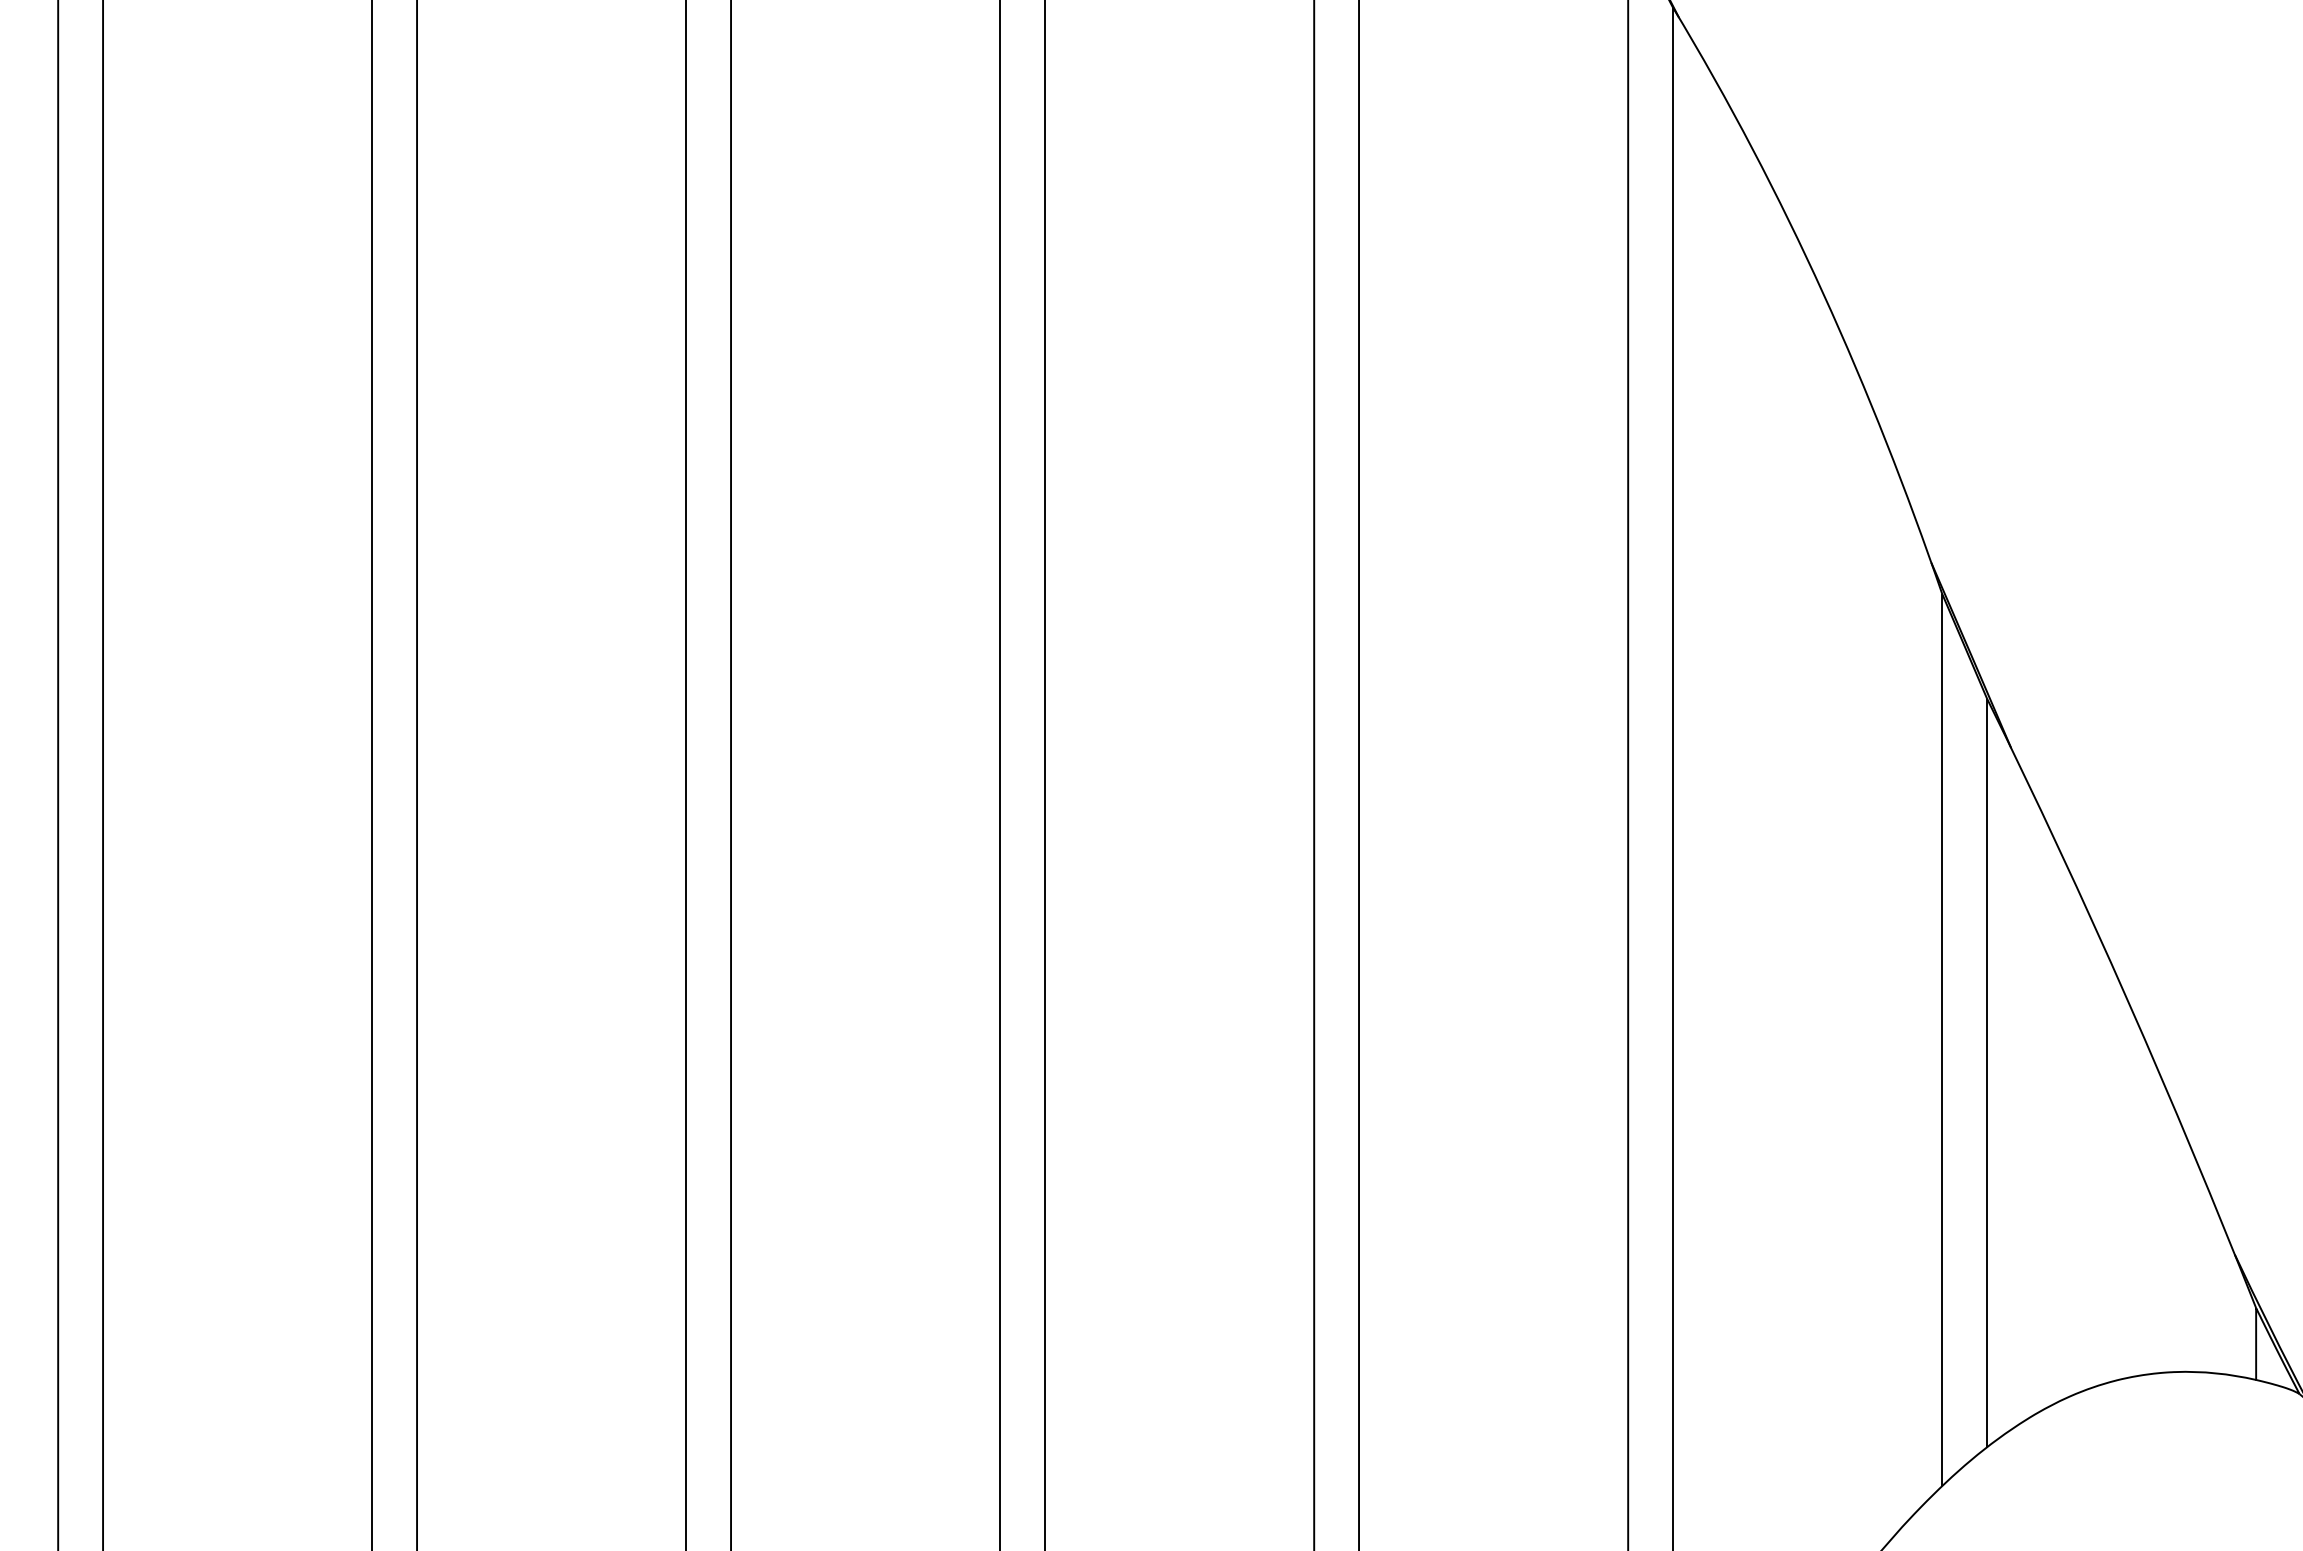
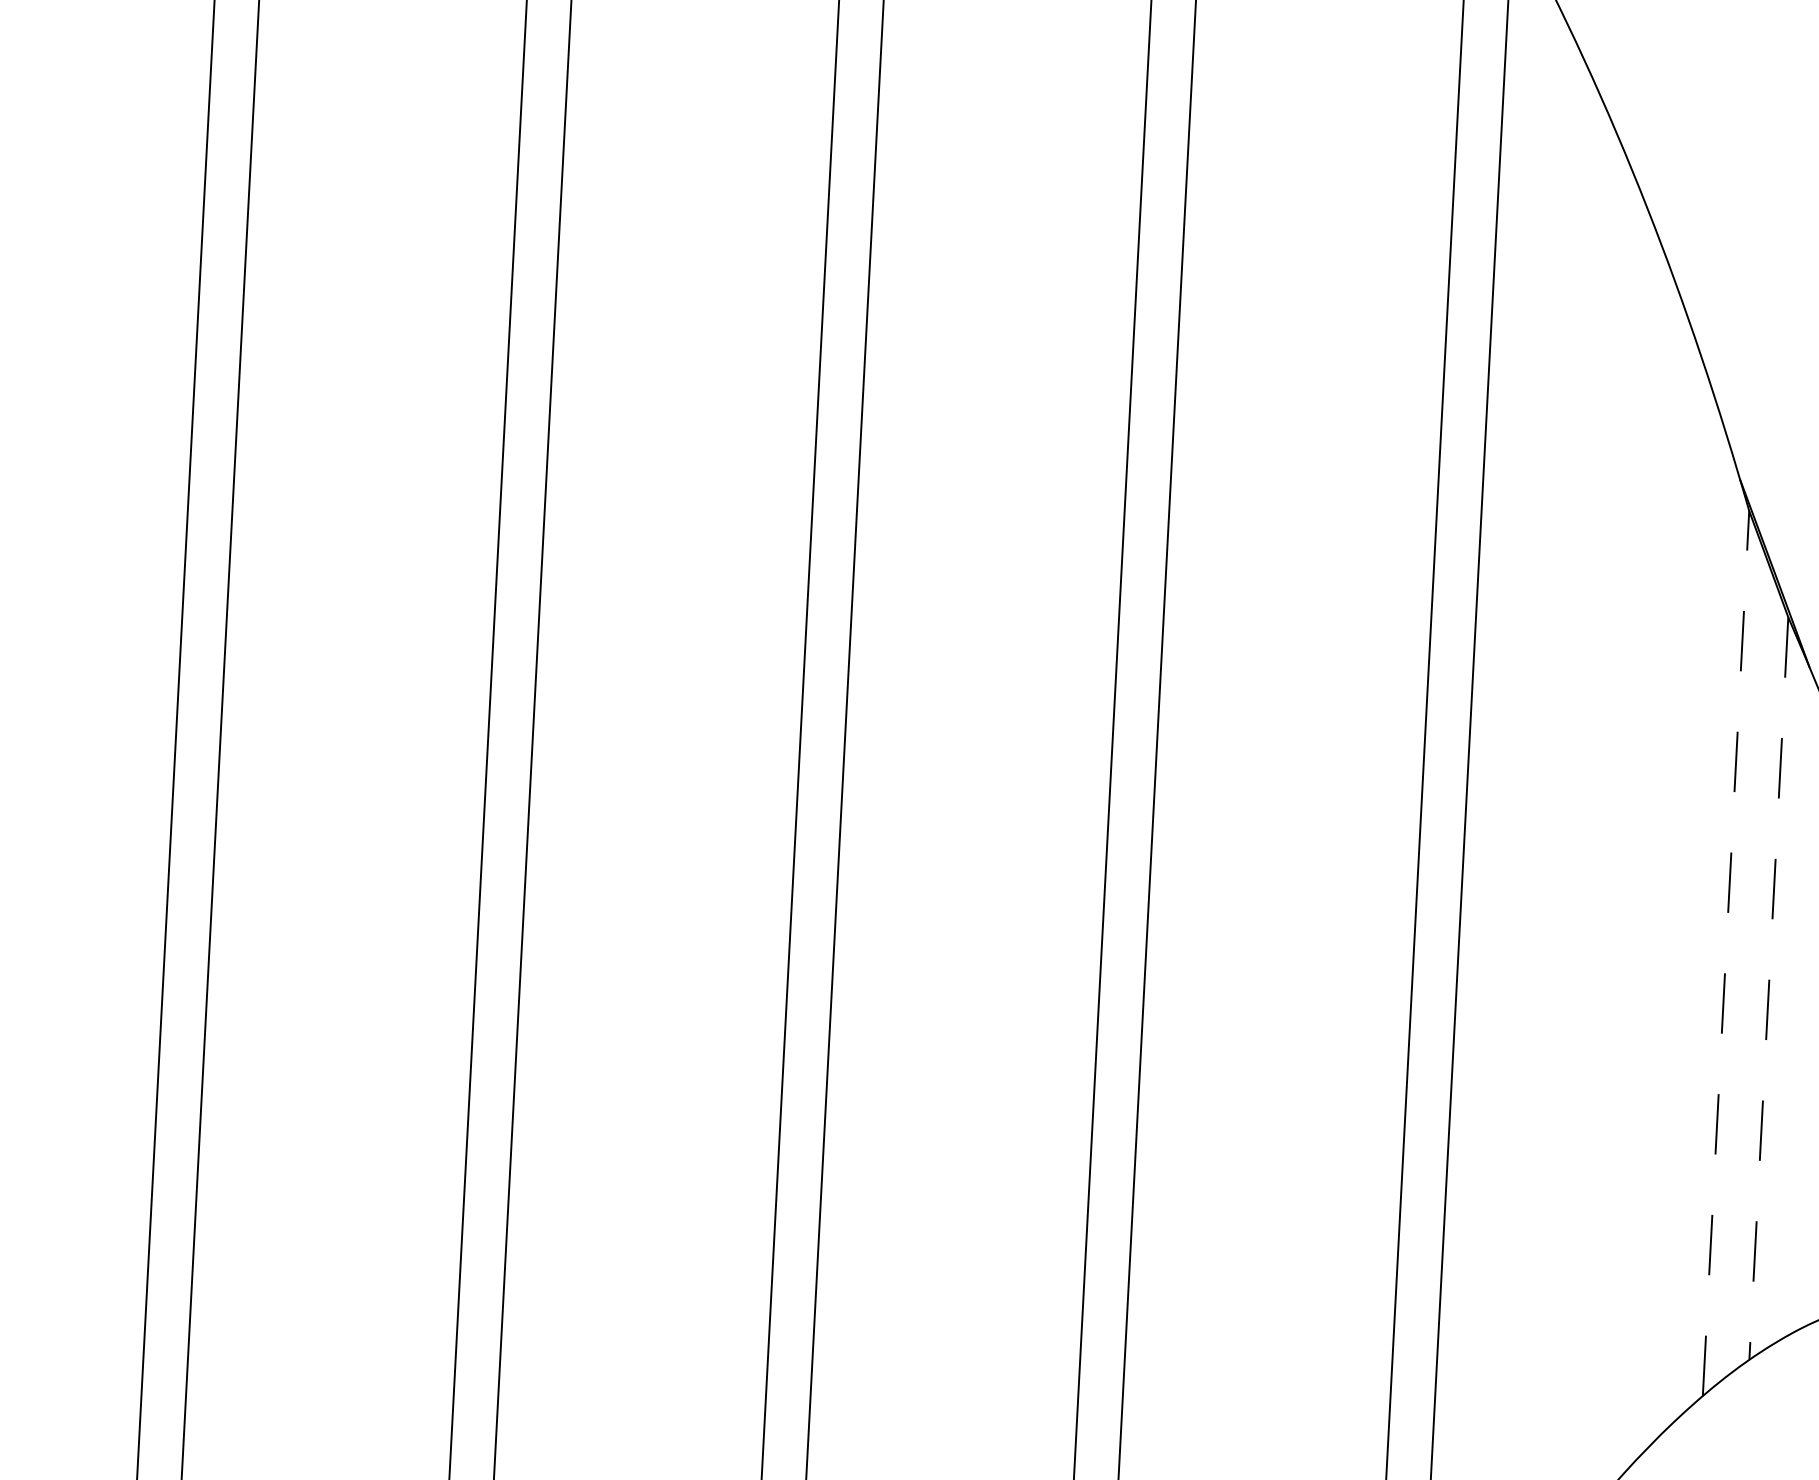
line: (1942, 1039) -> (1726, 953), solid -> dashed
line: (1987, 1073) -> (1769, 989), solid -> dashed

